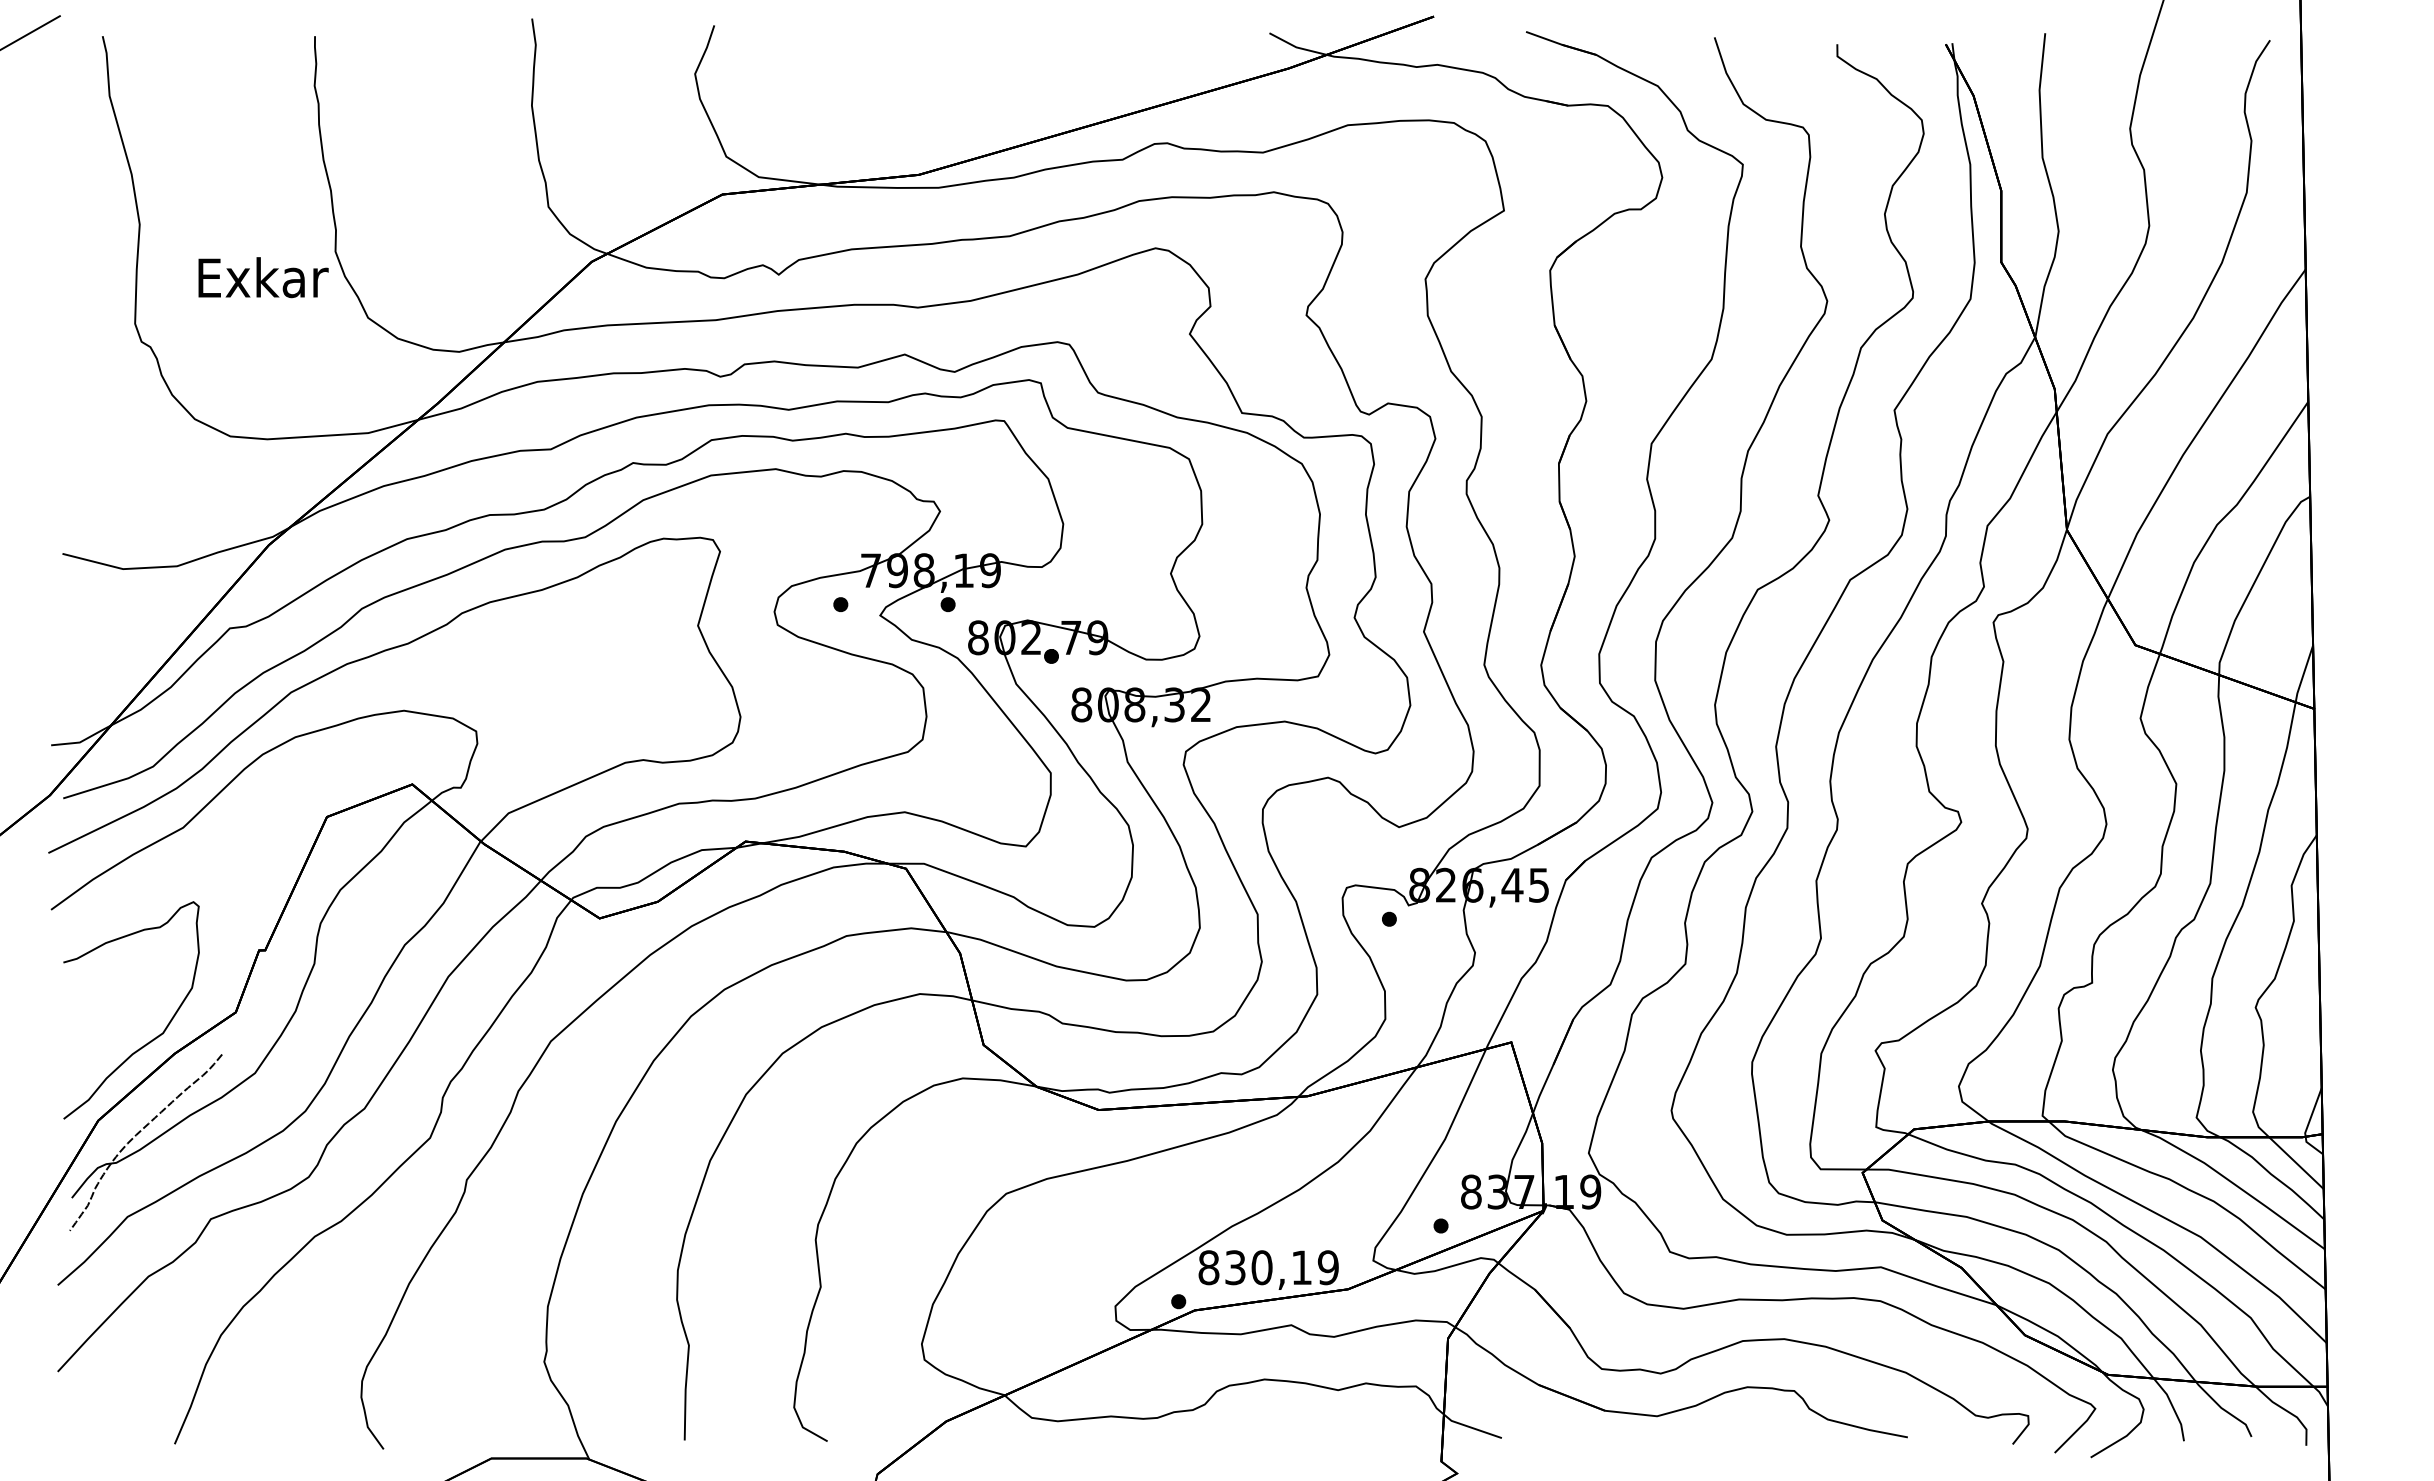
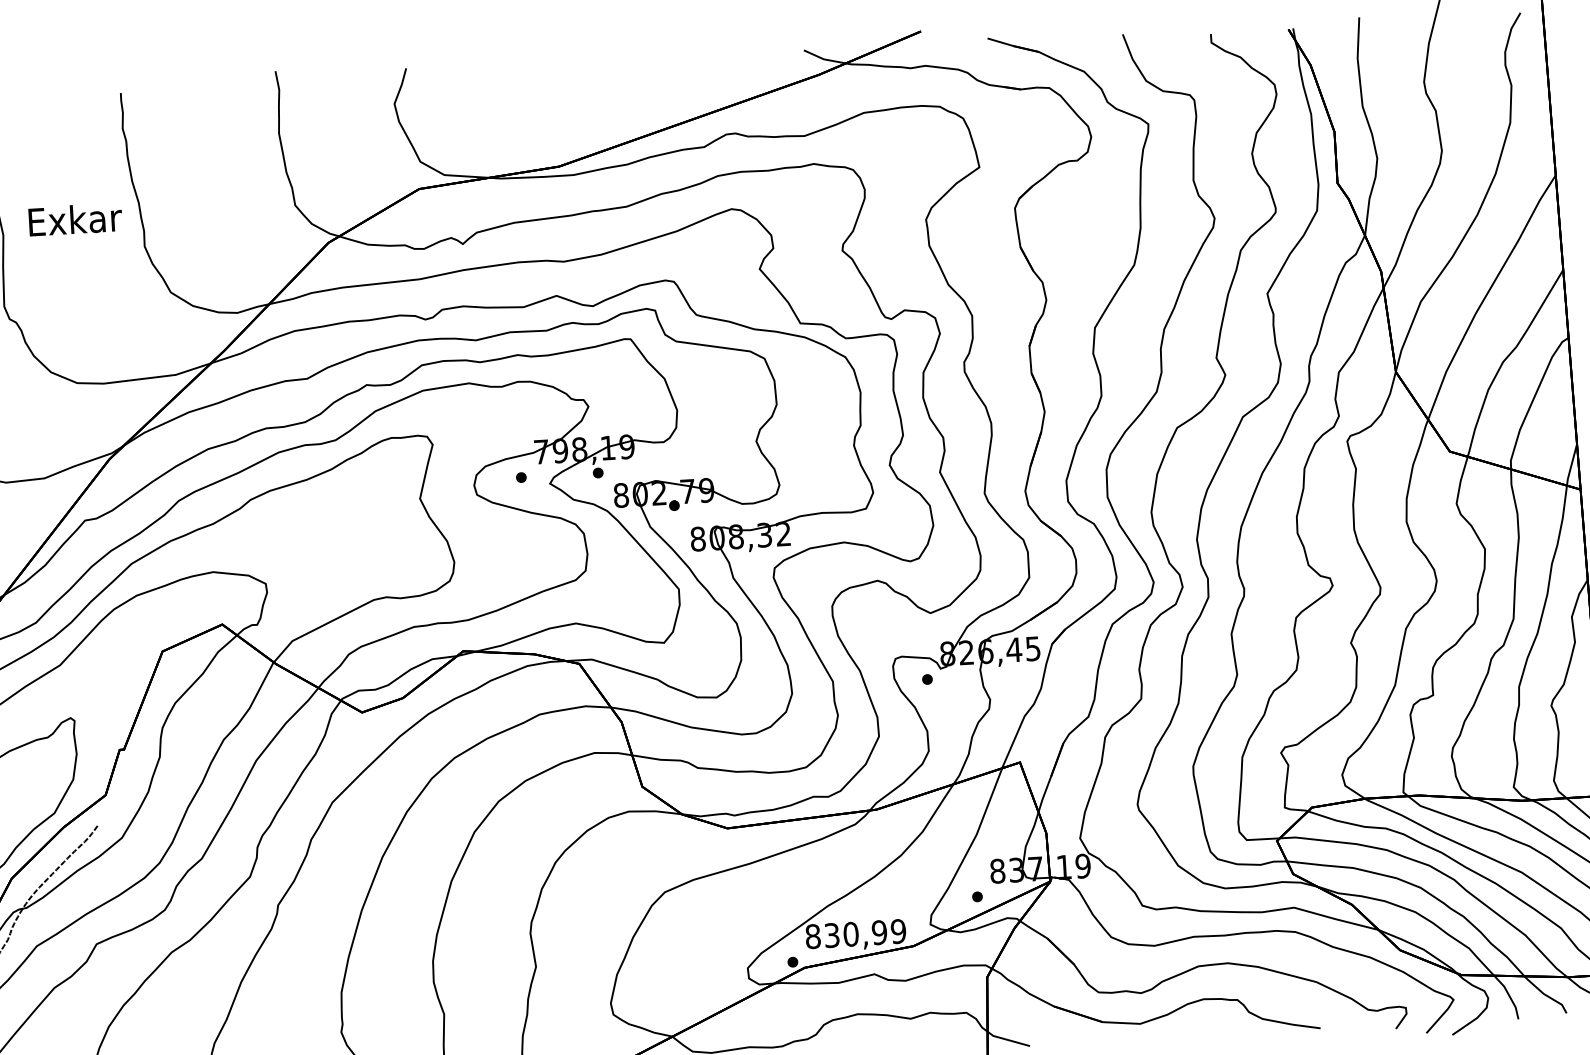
text: (263, 277) -> (75, 219), moved
text: (1301, 1267) -> (879, 932), 830,19 -> 830,99

